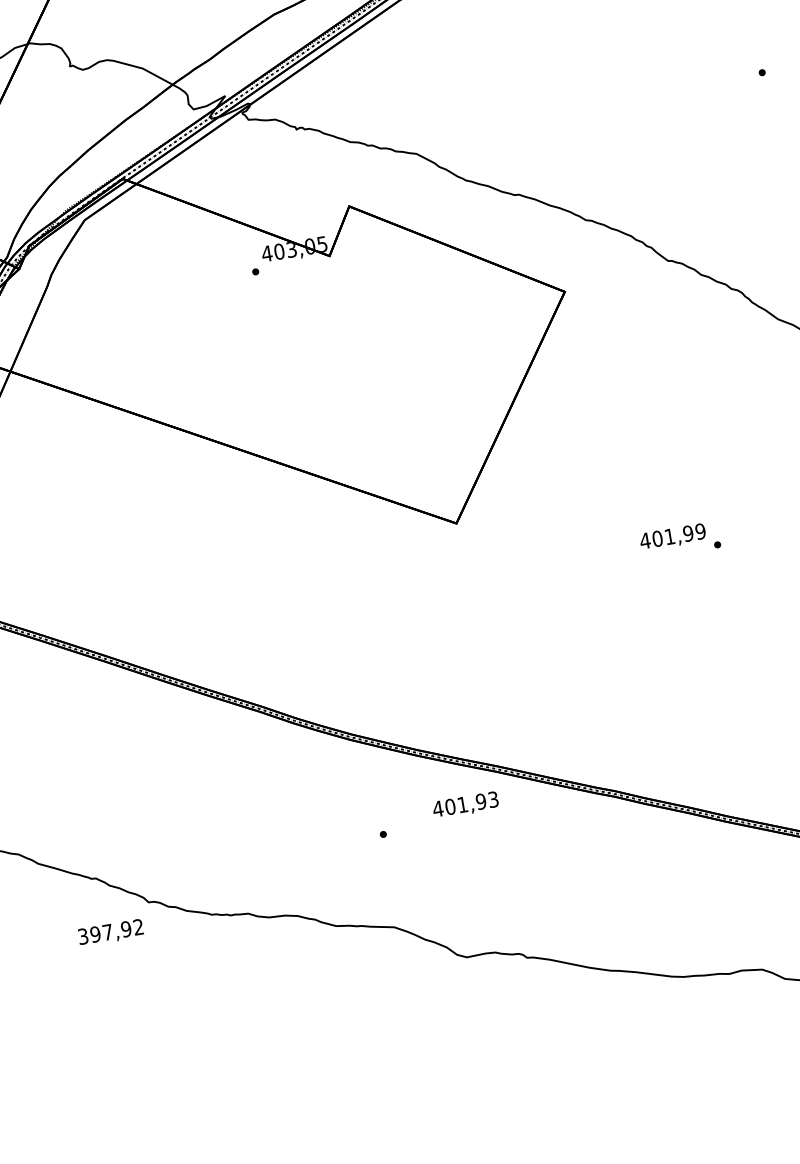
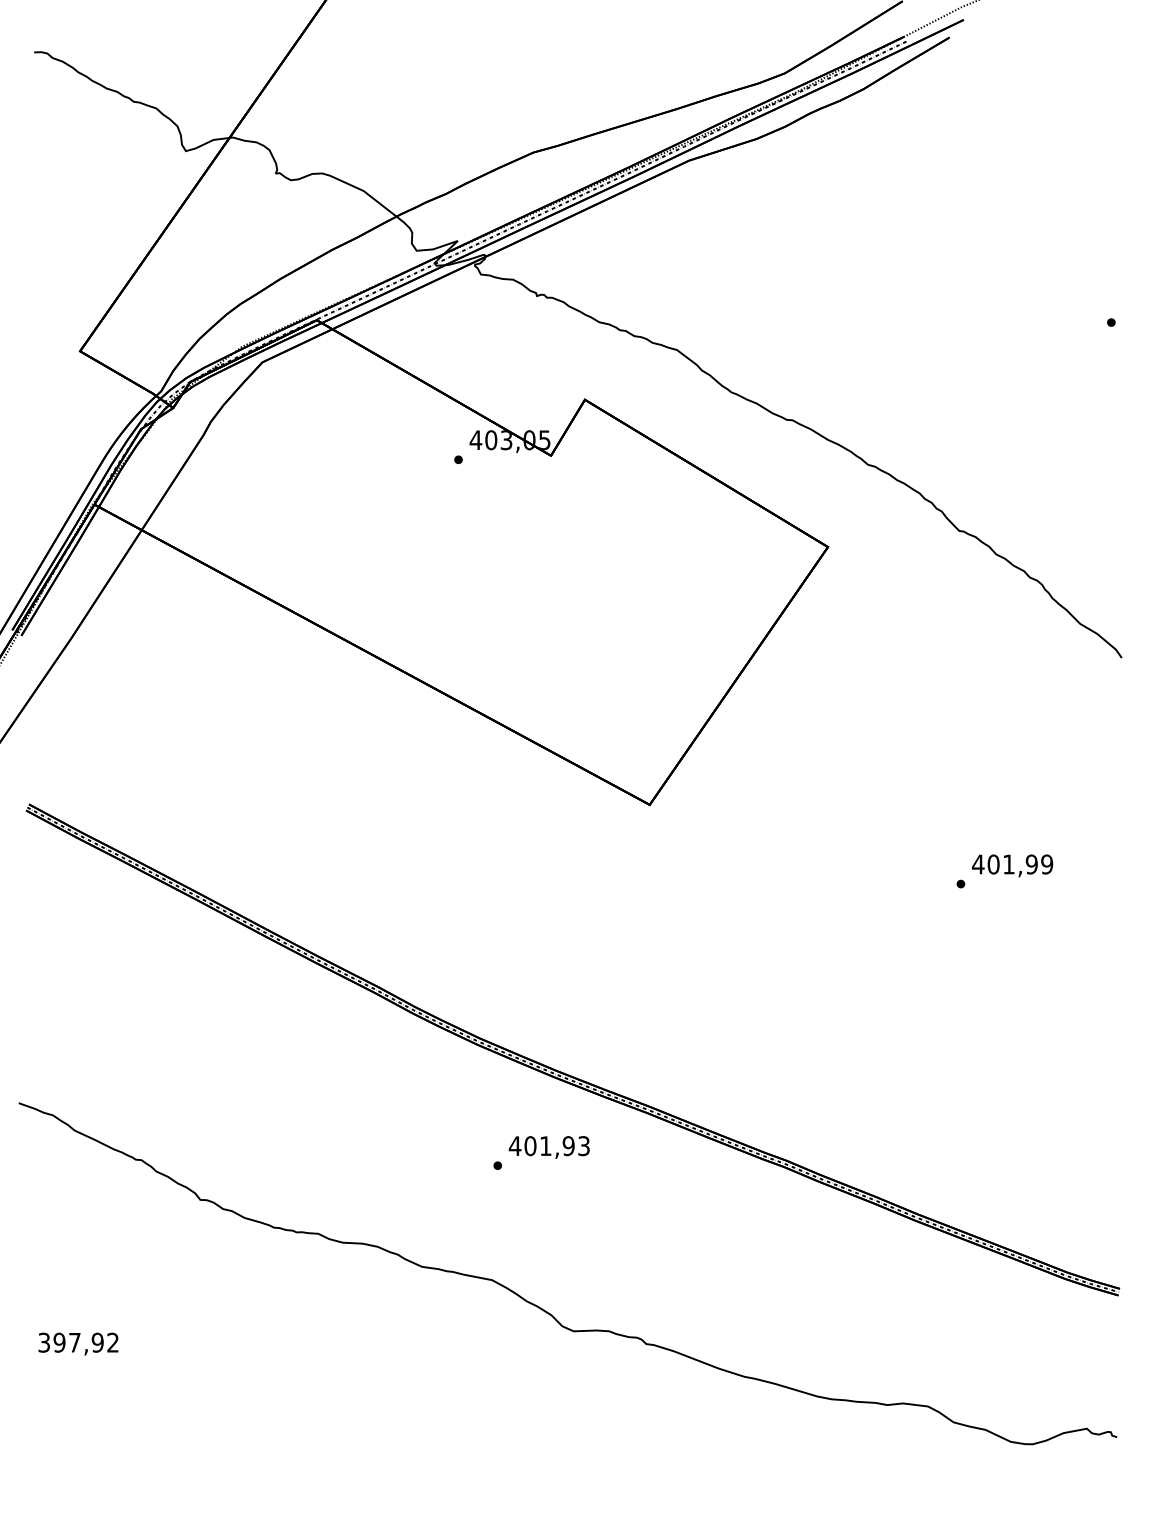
text: (672, 537) -> (1012, 865), moved
text: (465, 805) -> (548, 1147), moved
text: (110, 932) -> (78, 1343), moved

